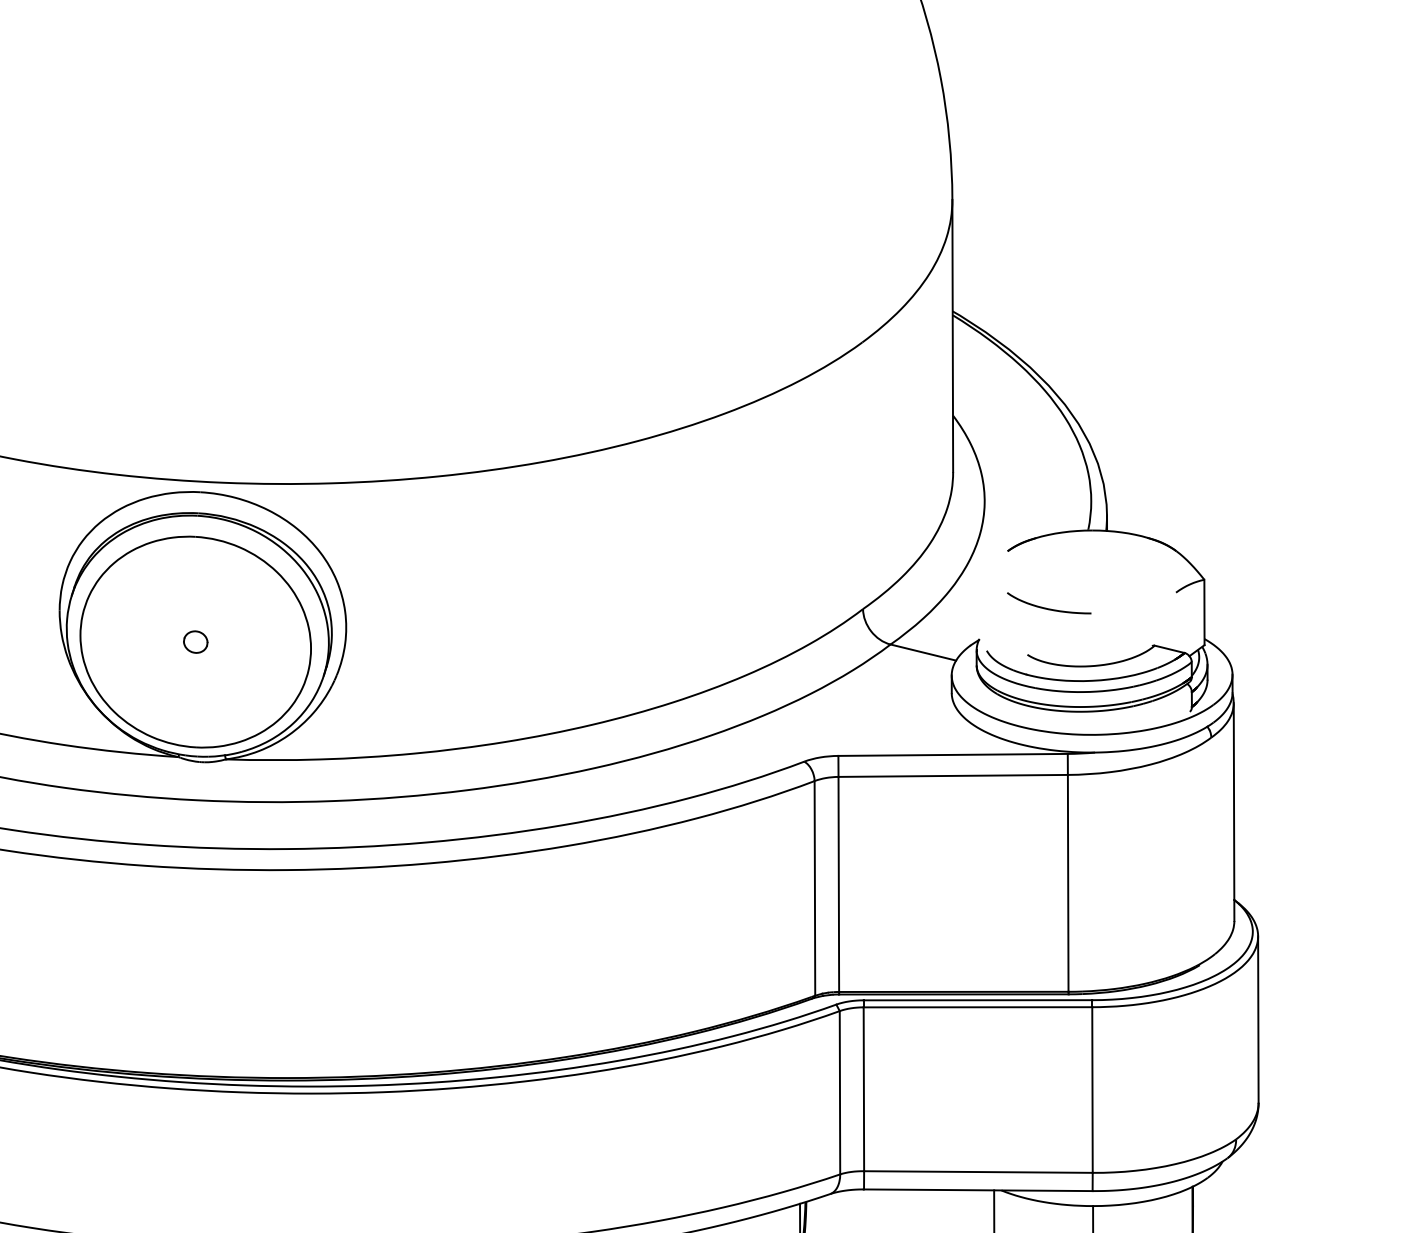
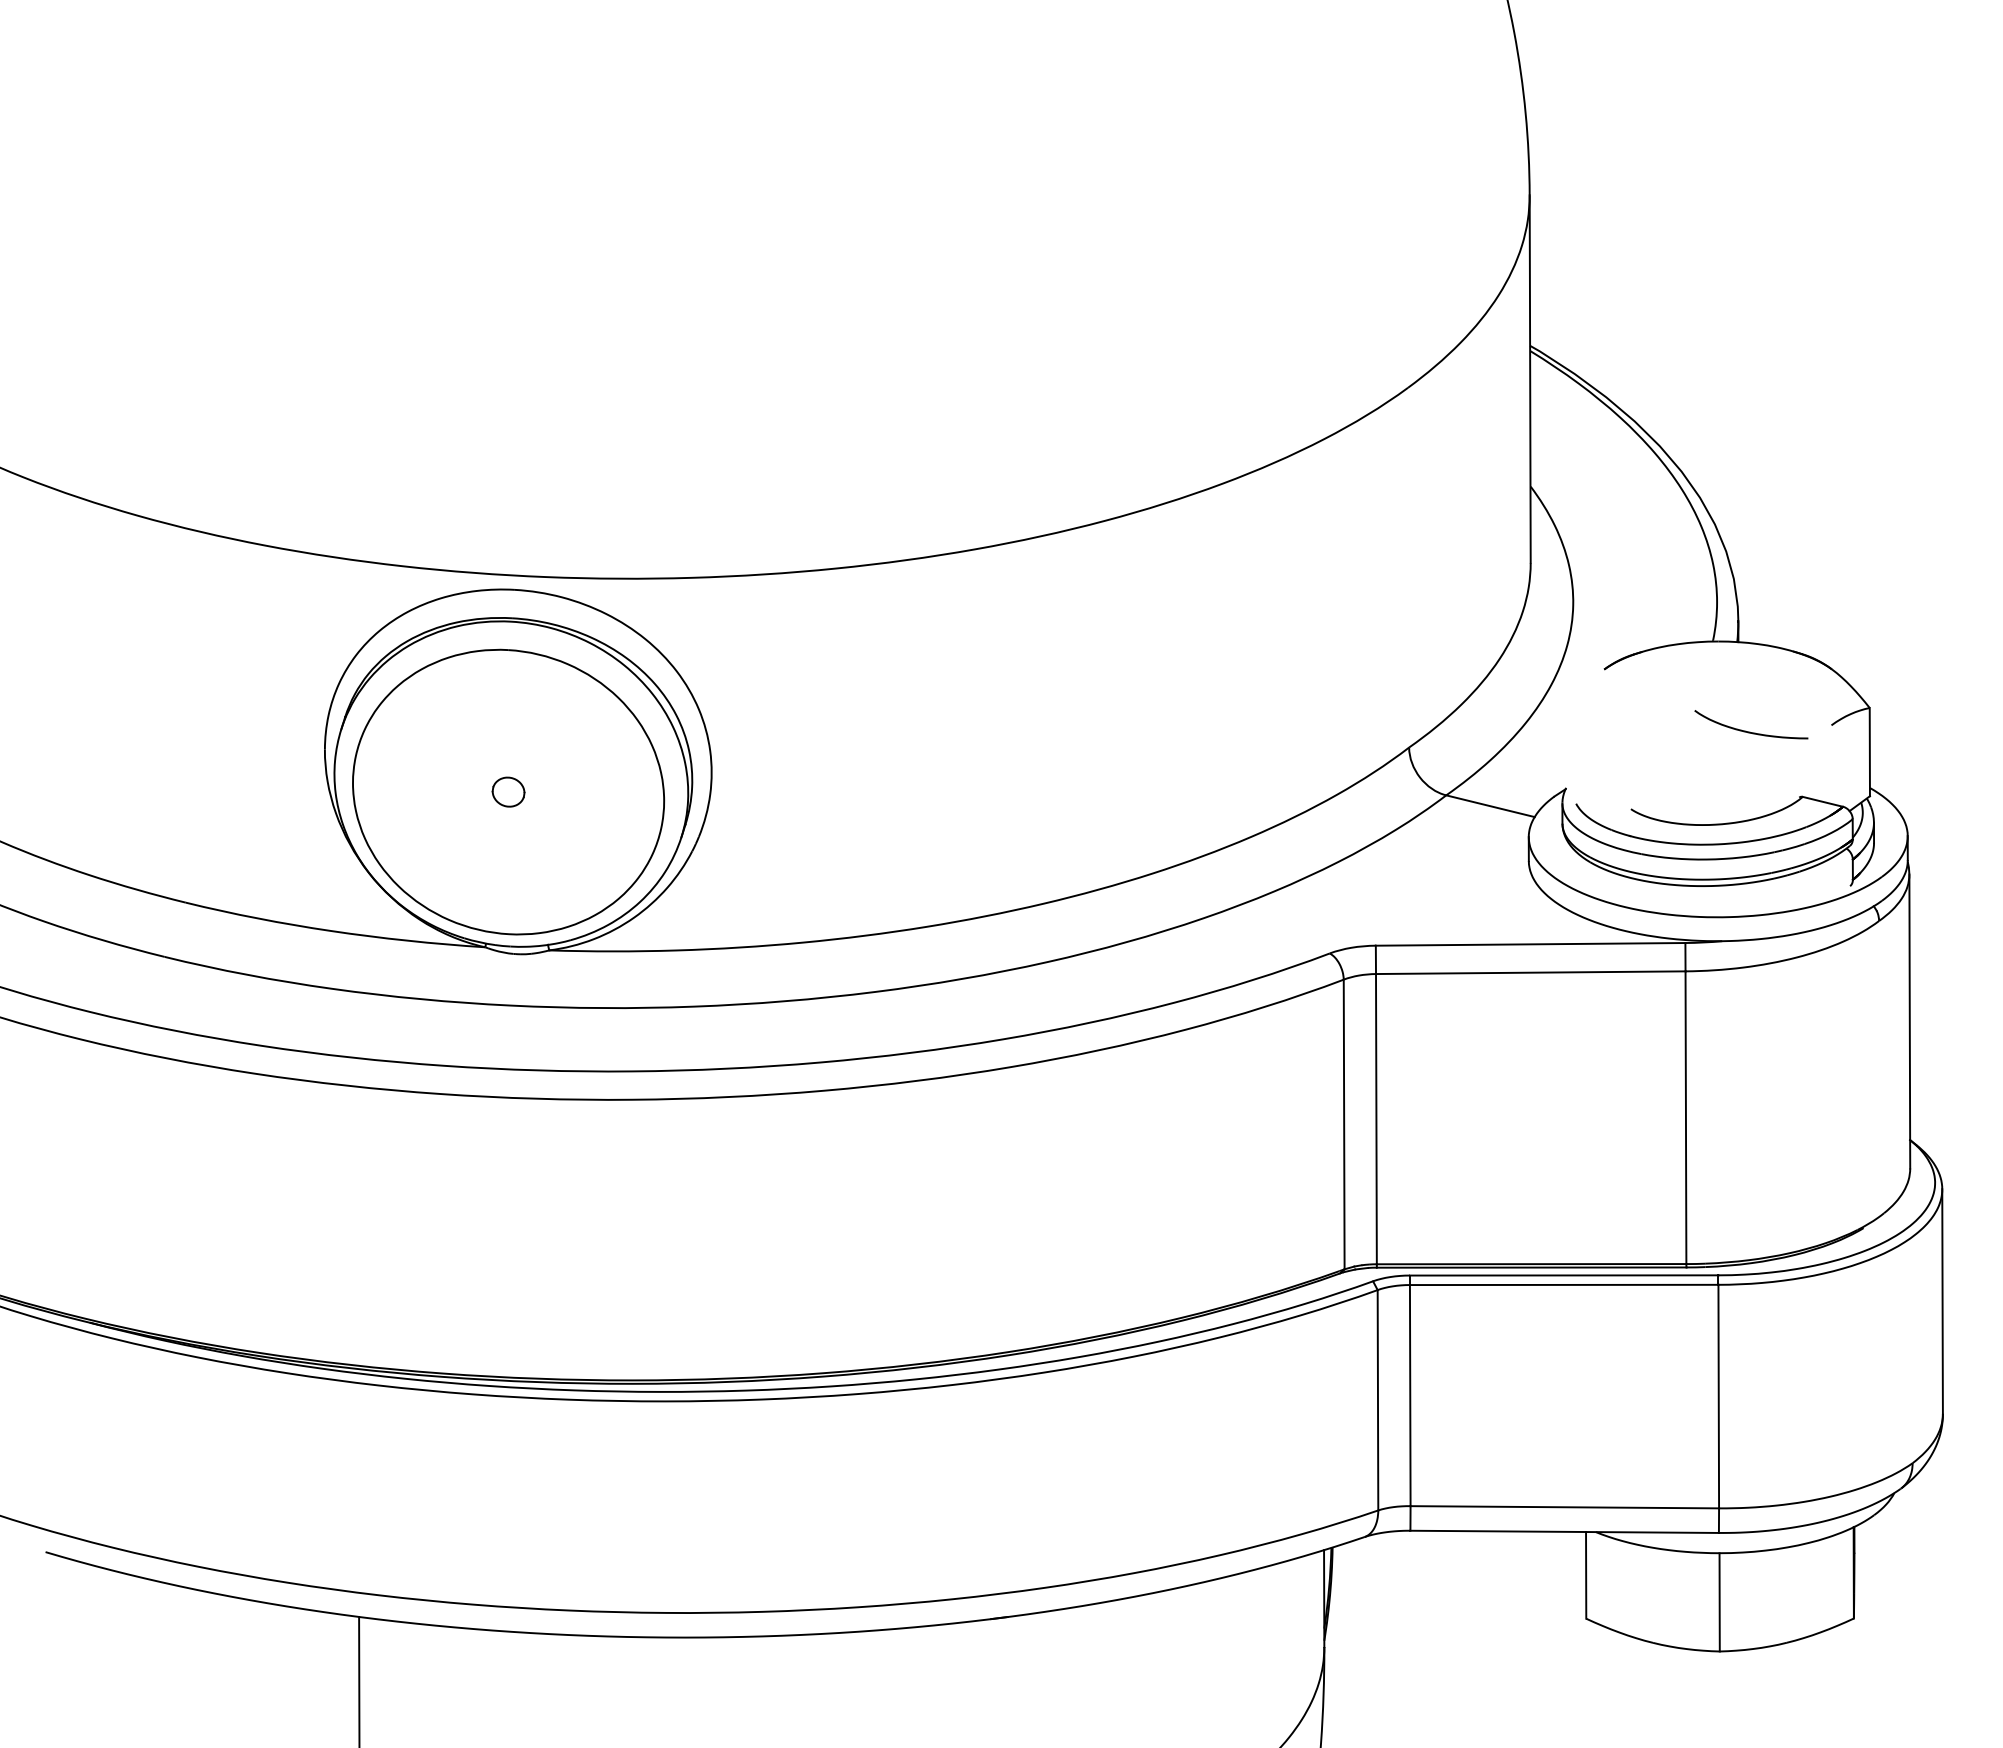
curve: (1048, 608) -> (1750, 731), moved

